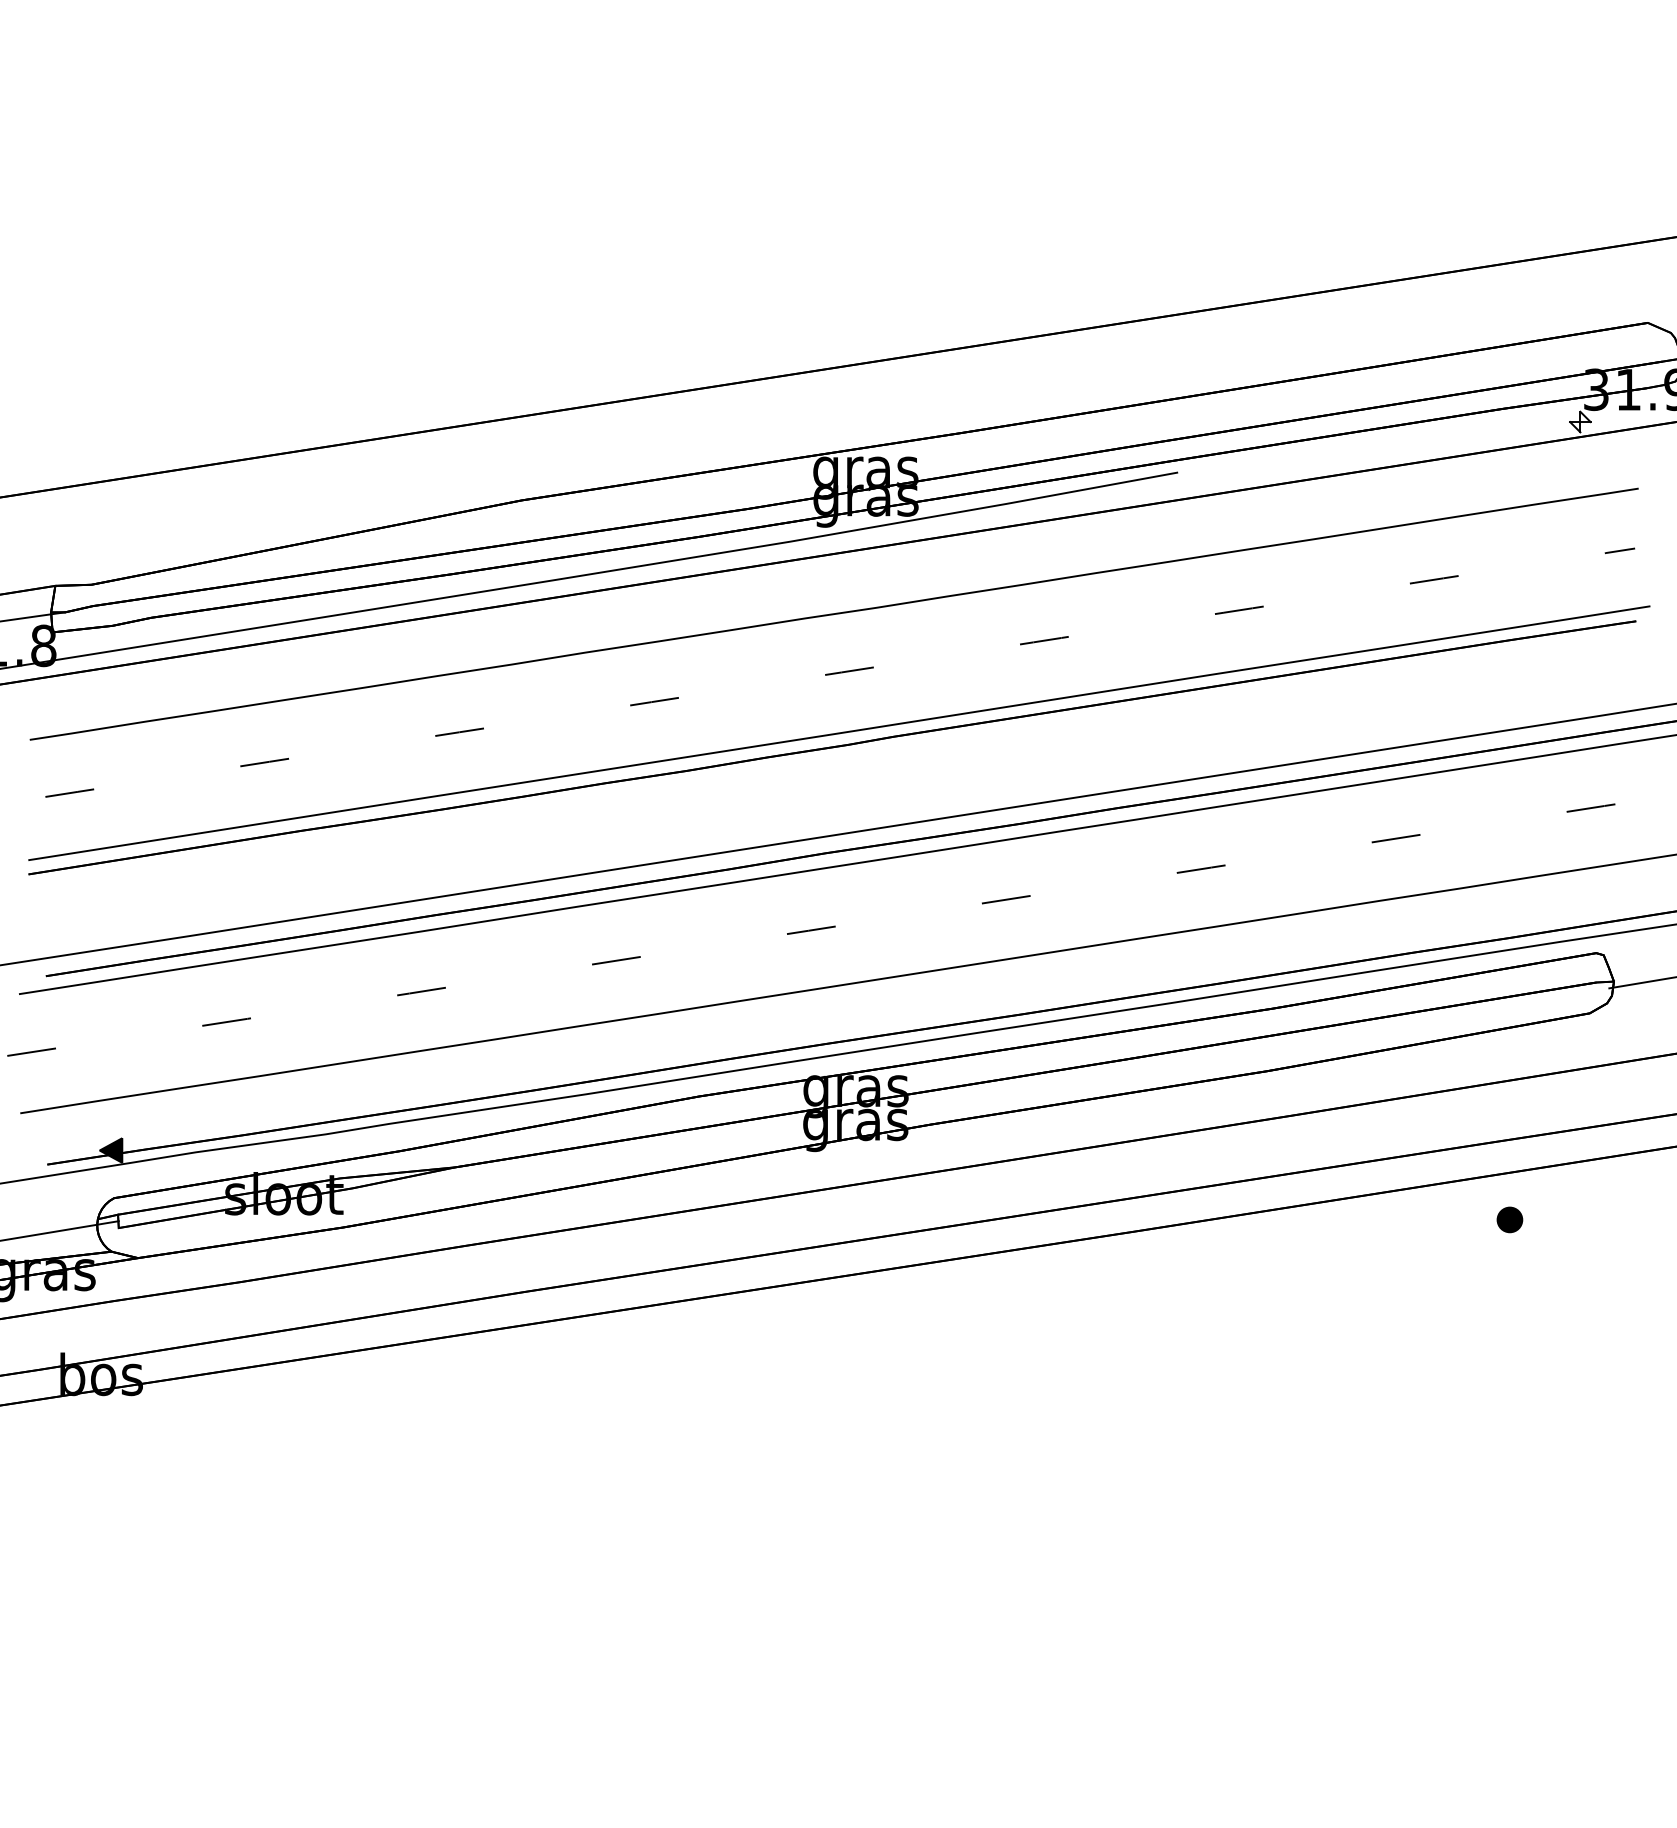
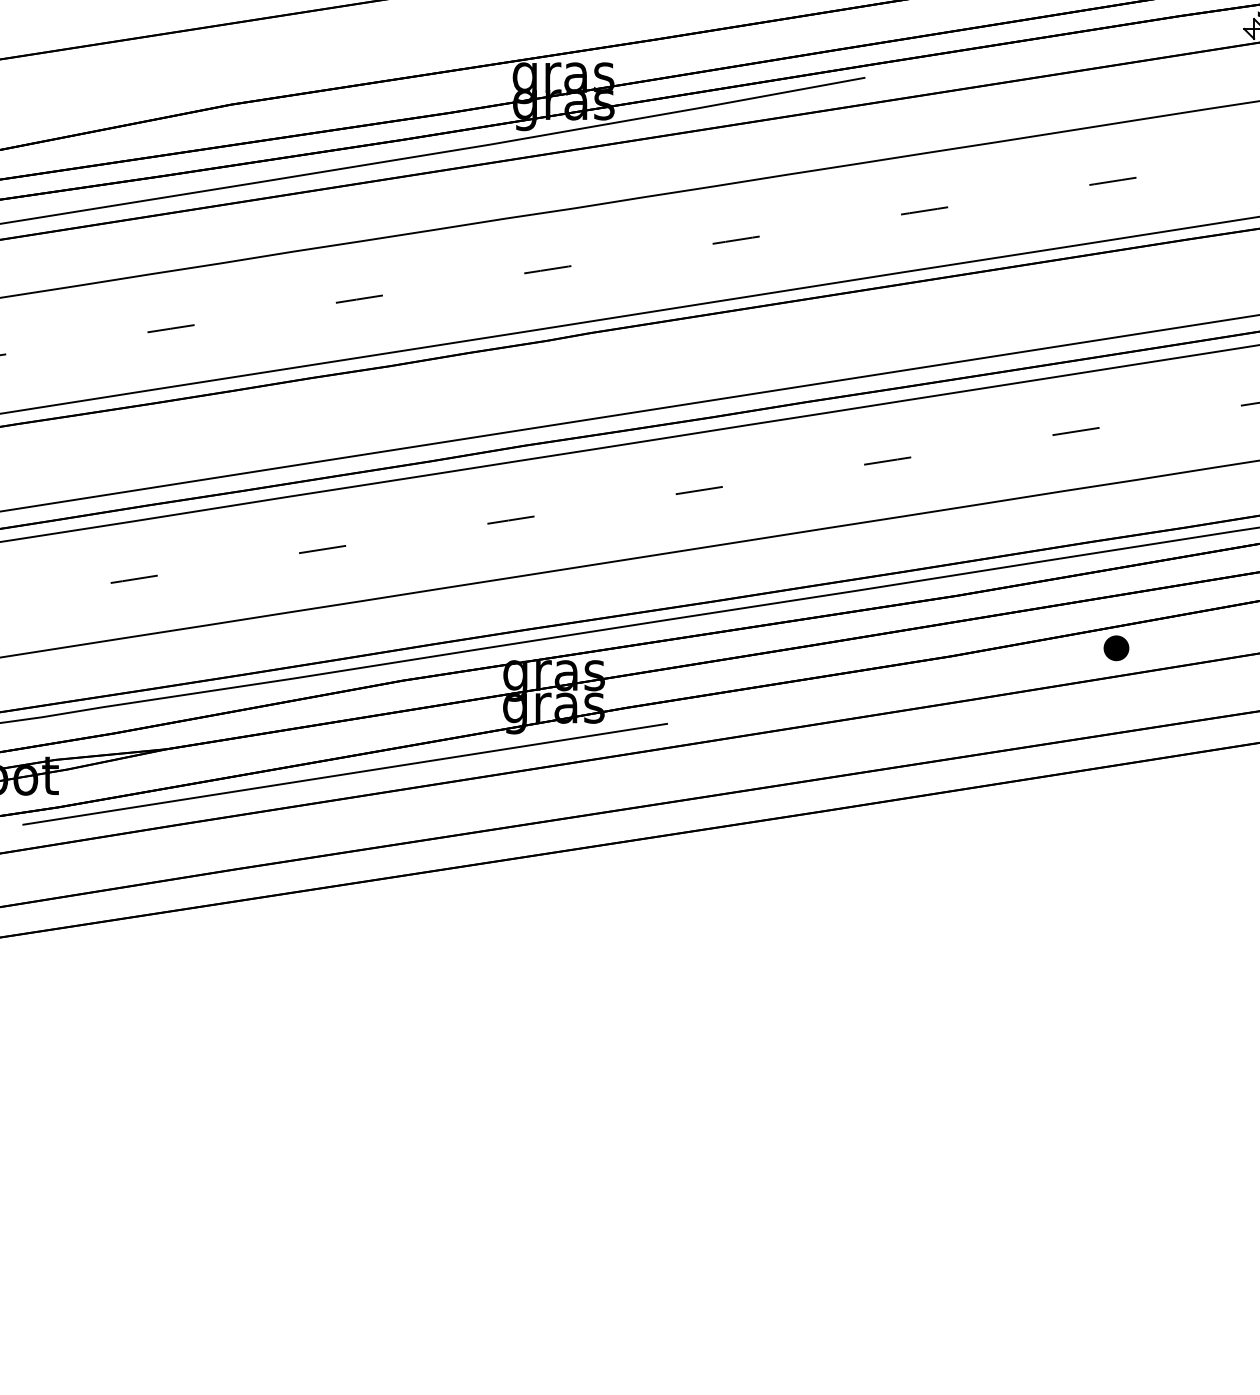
line: (639, 1193) -> (344, 774), added
part: (1509, 1219) -> (1116, 647), moved

